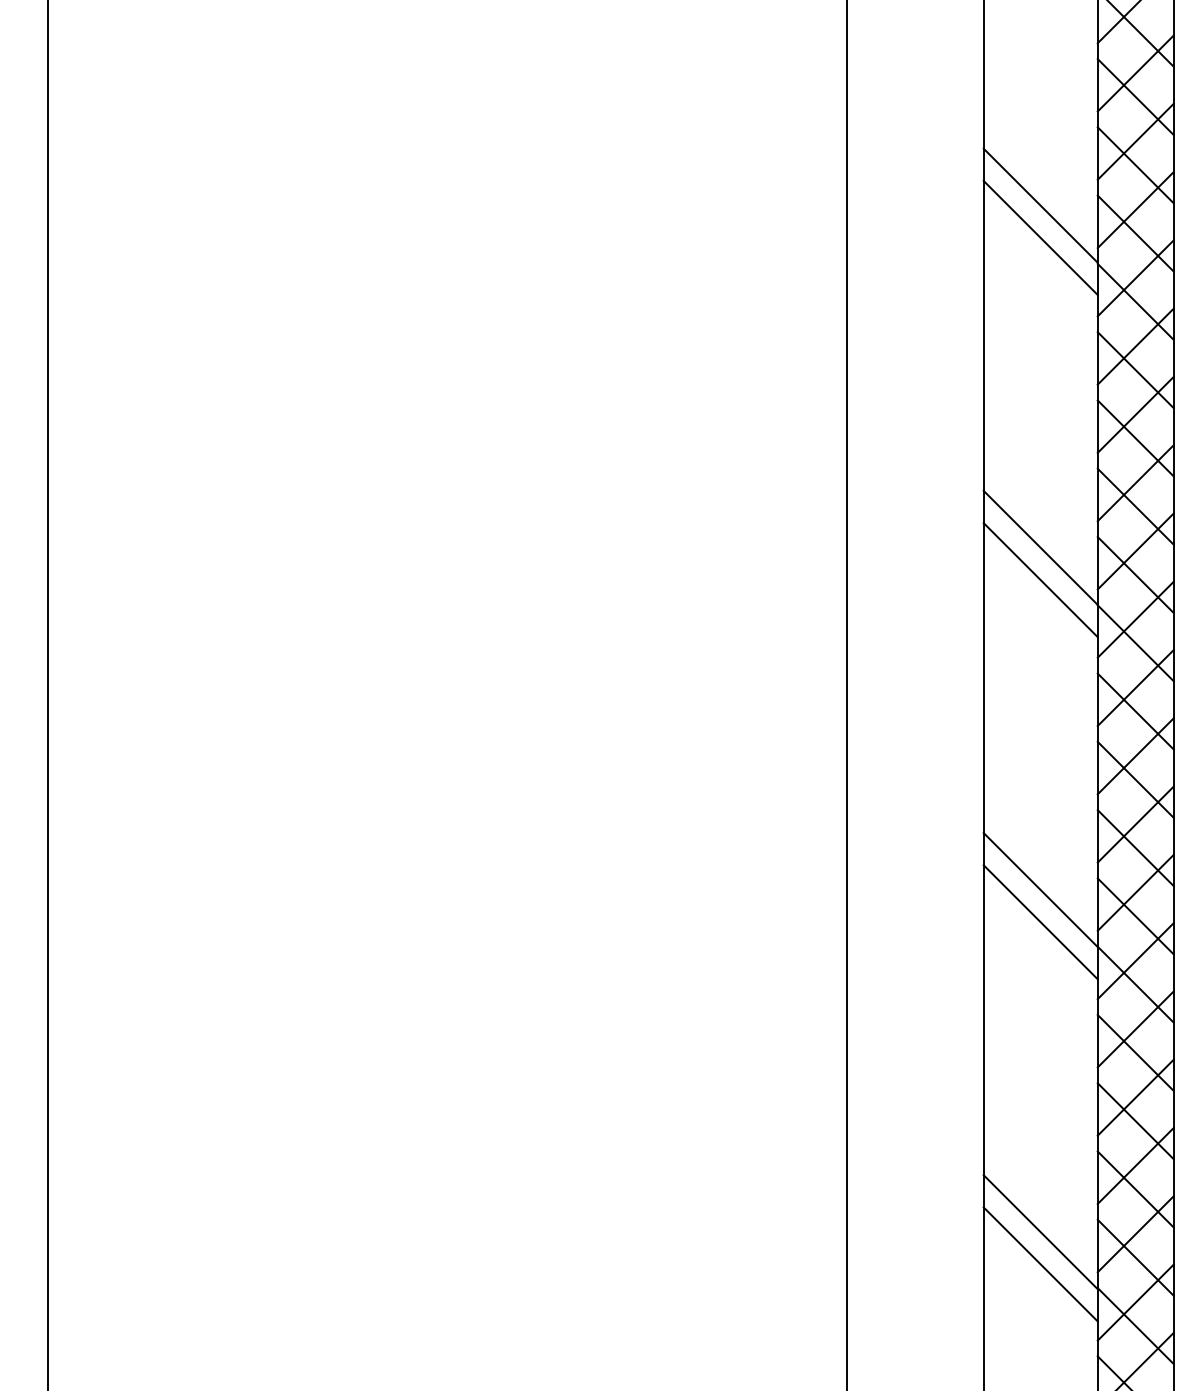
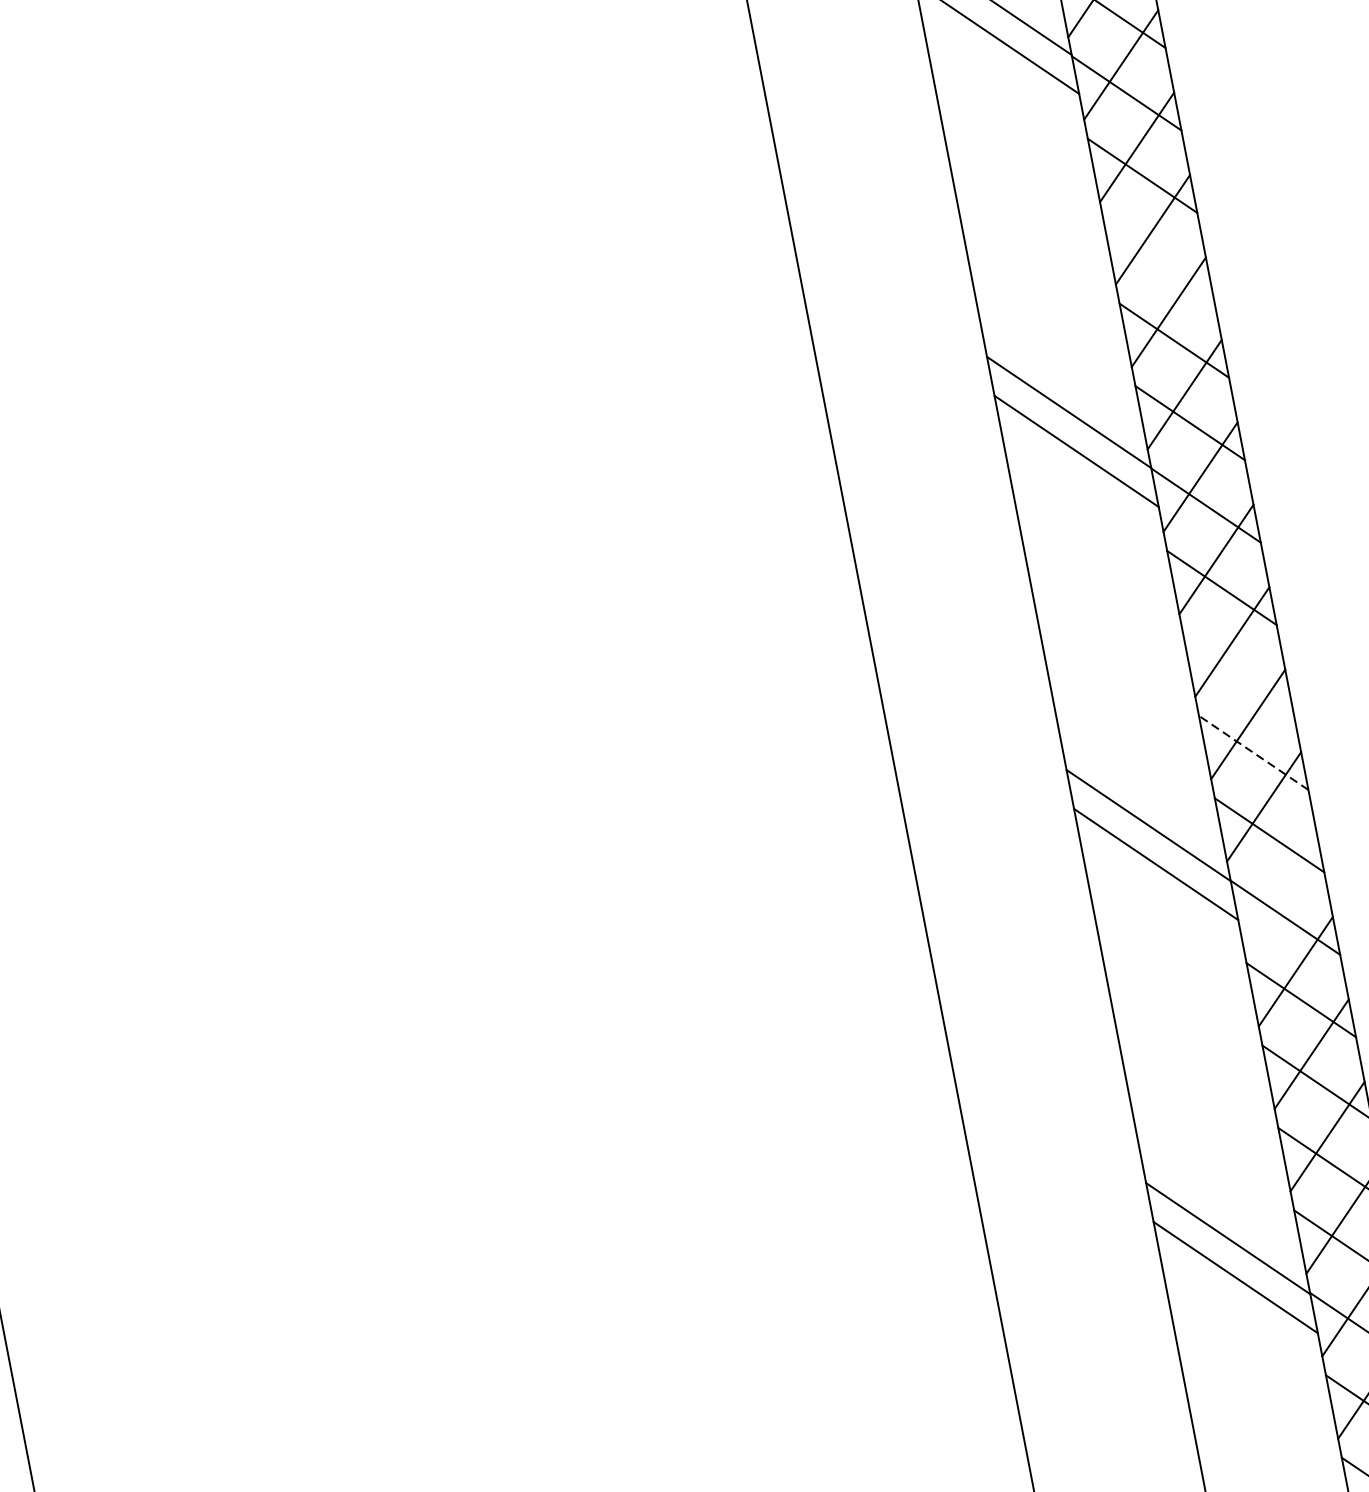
line: (1135, 438) -> (1158, 258), removed
line: (1135, 779) -> (1237, 670), removed
line: (1135, 848) -> (1253, 753), solid -> dashed
line: (1135, 961) -> (1279, 889), removed

